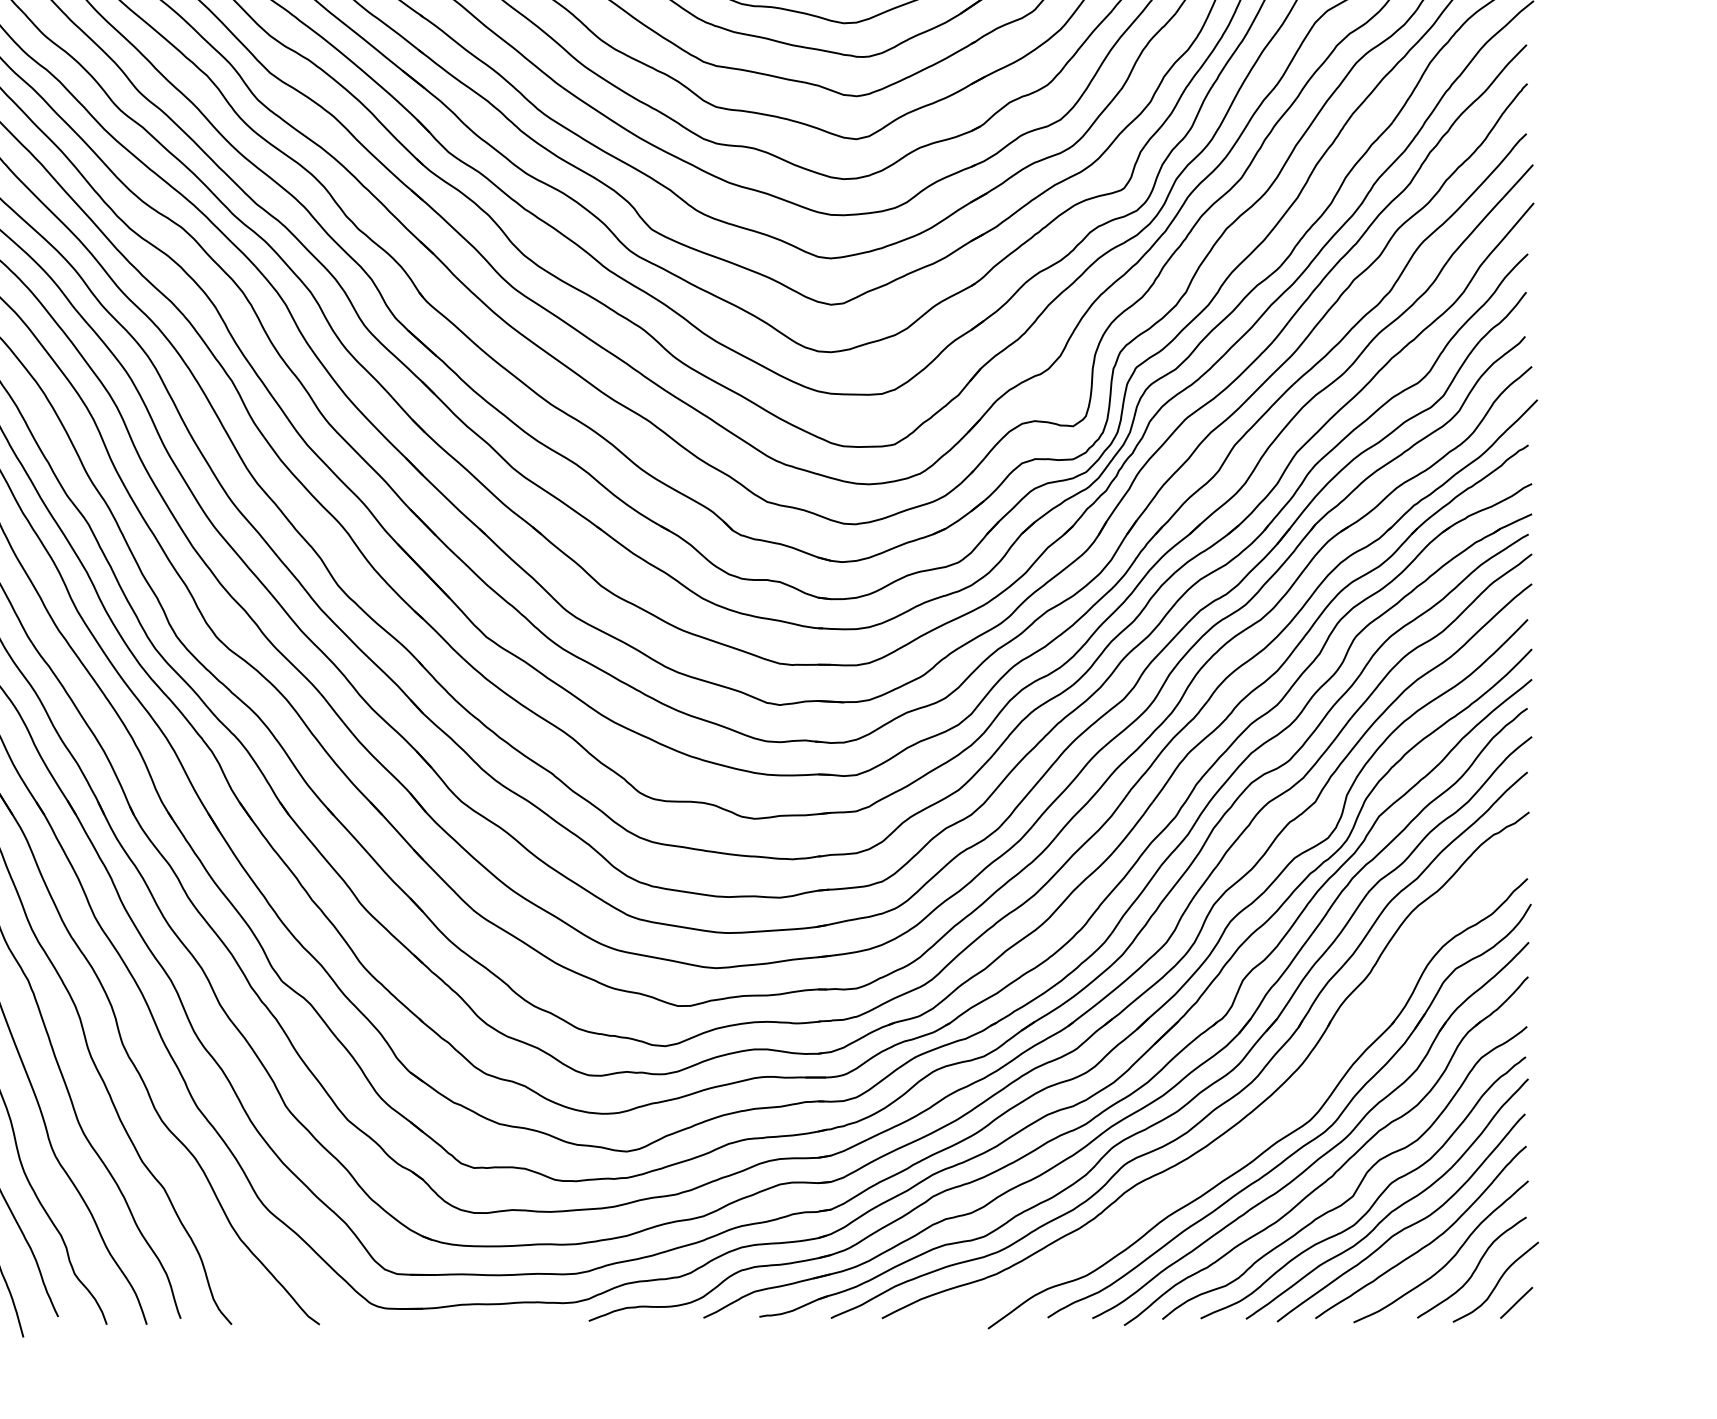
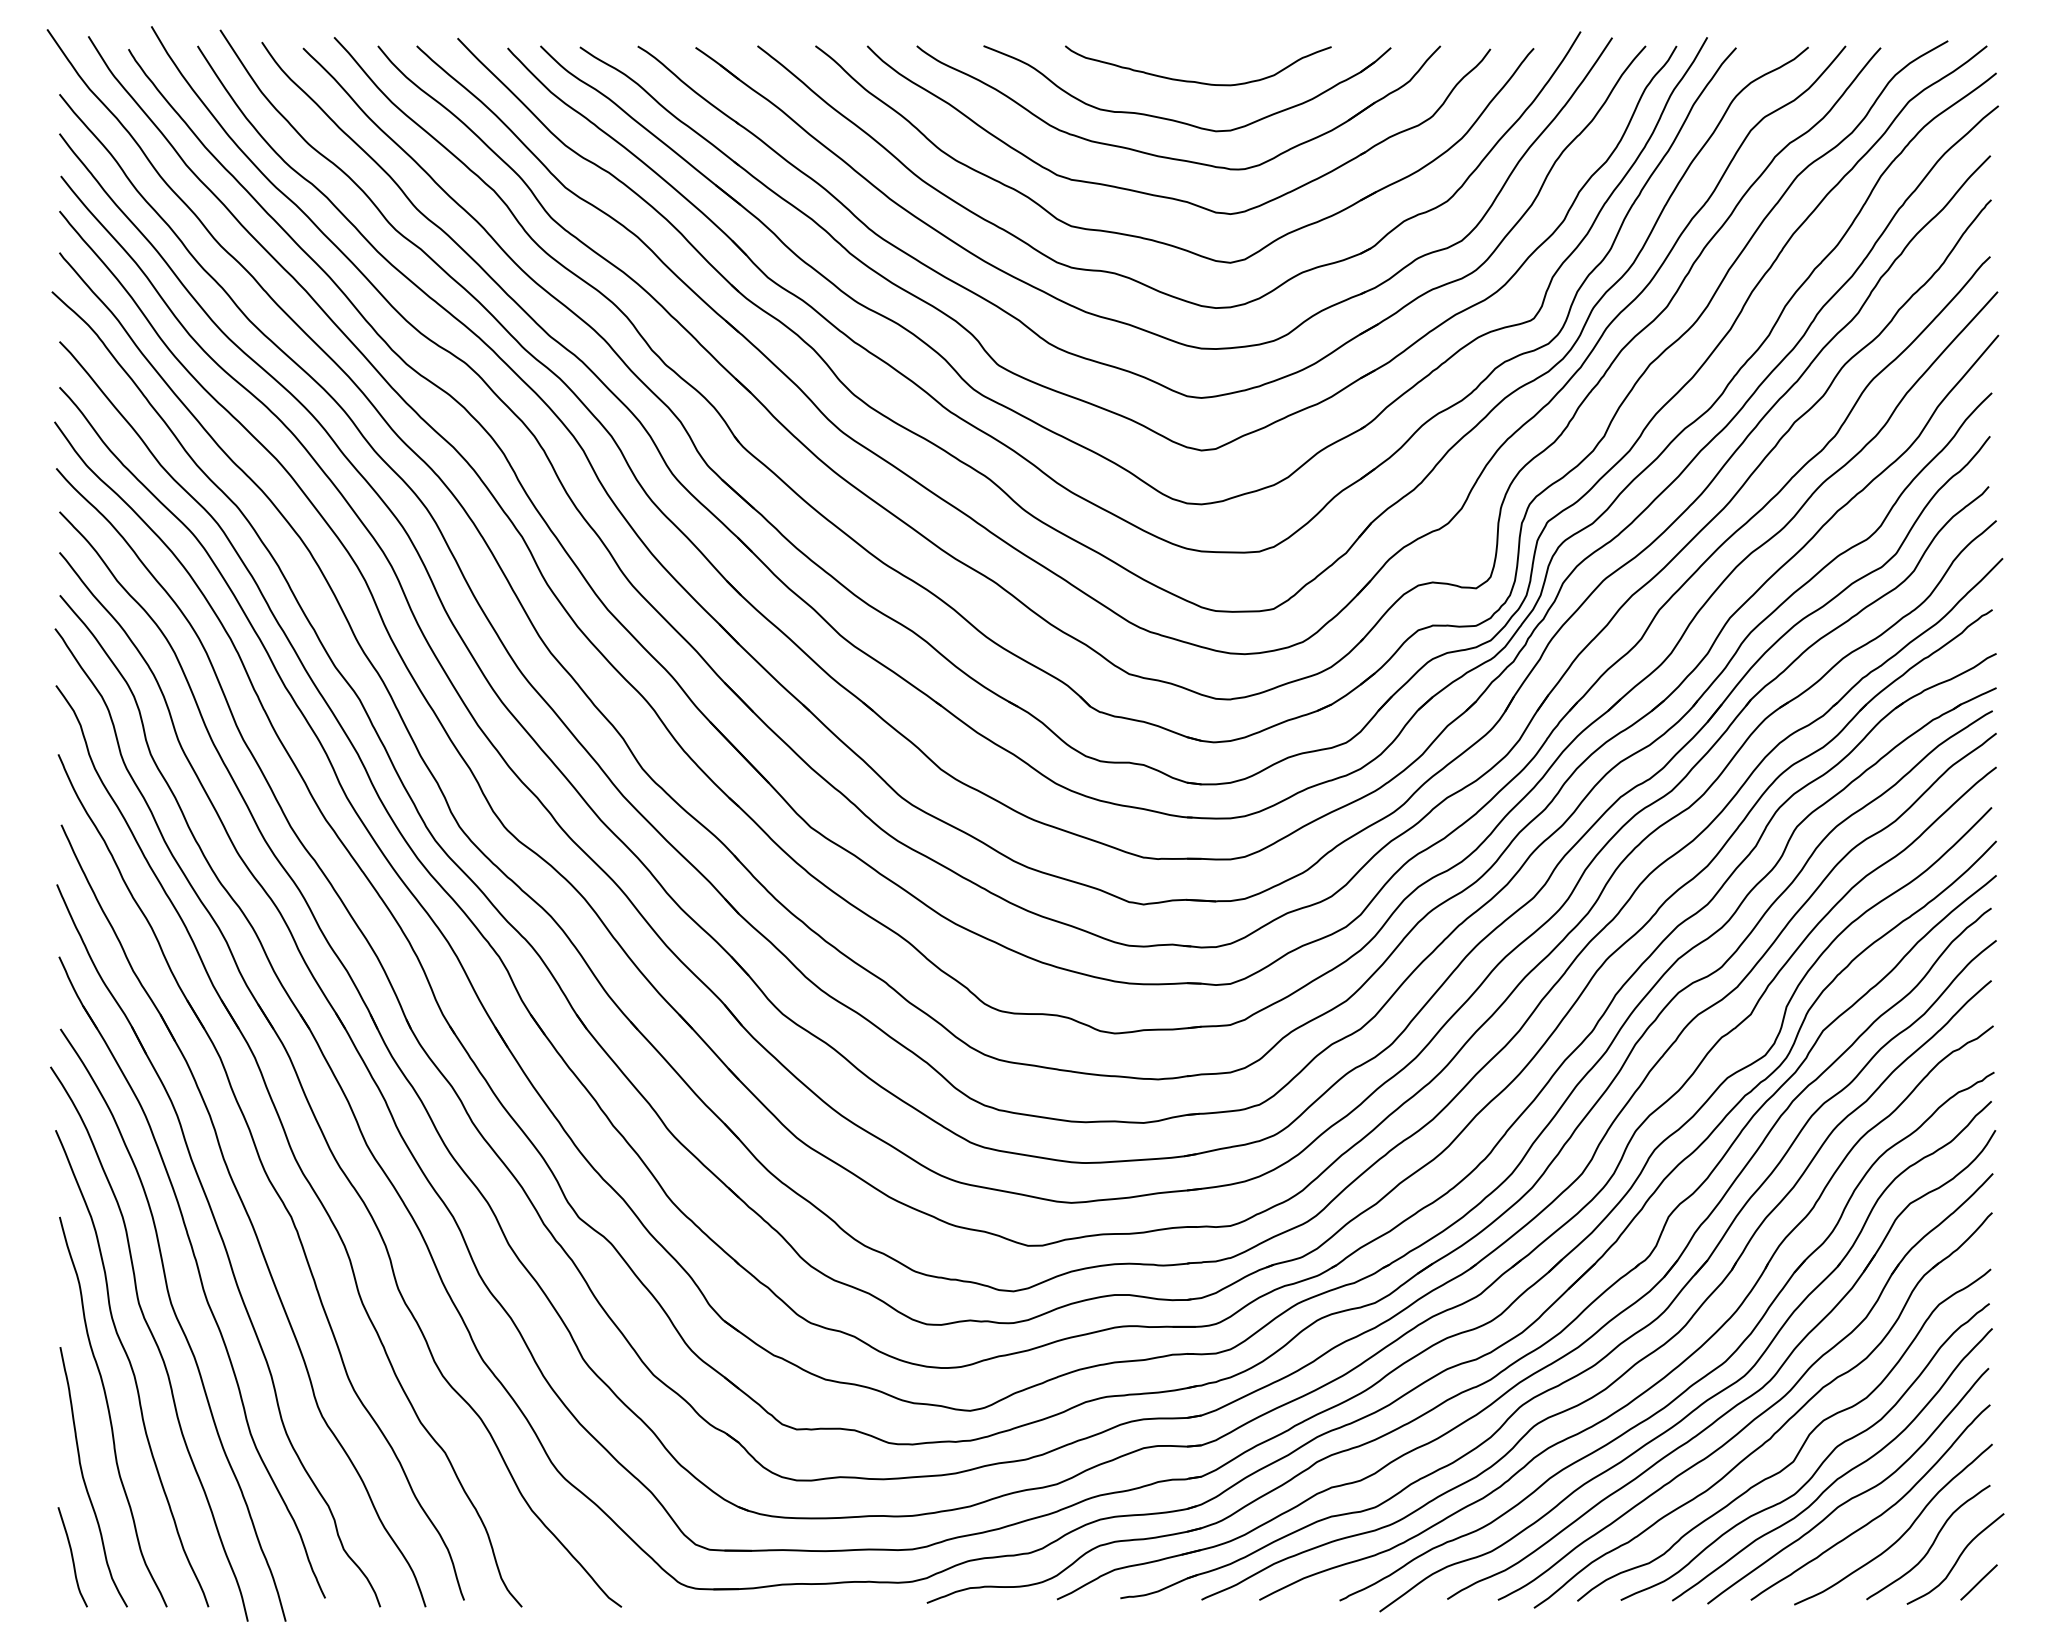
part: (1266, 1125) -> (1695, 1381), added

